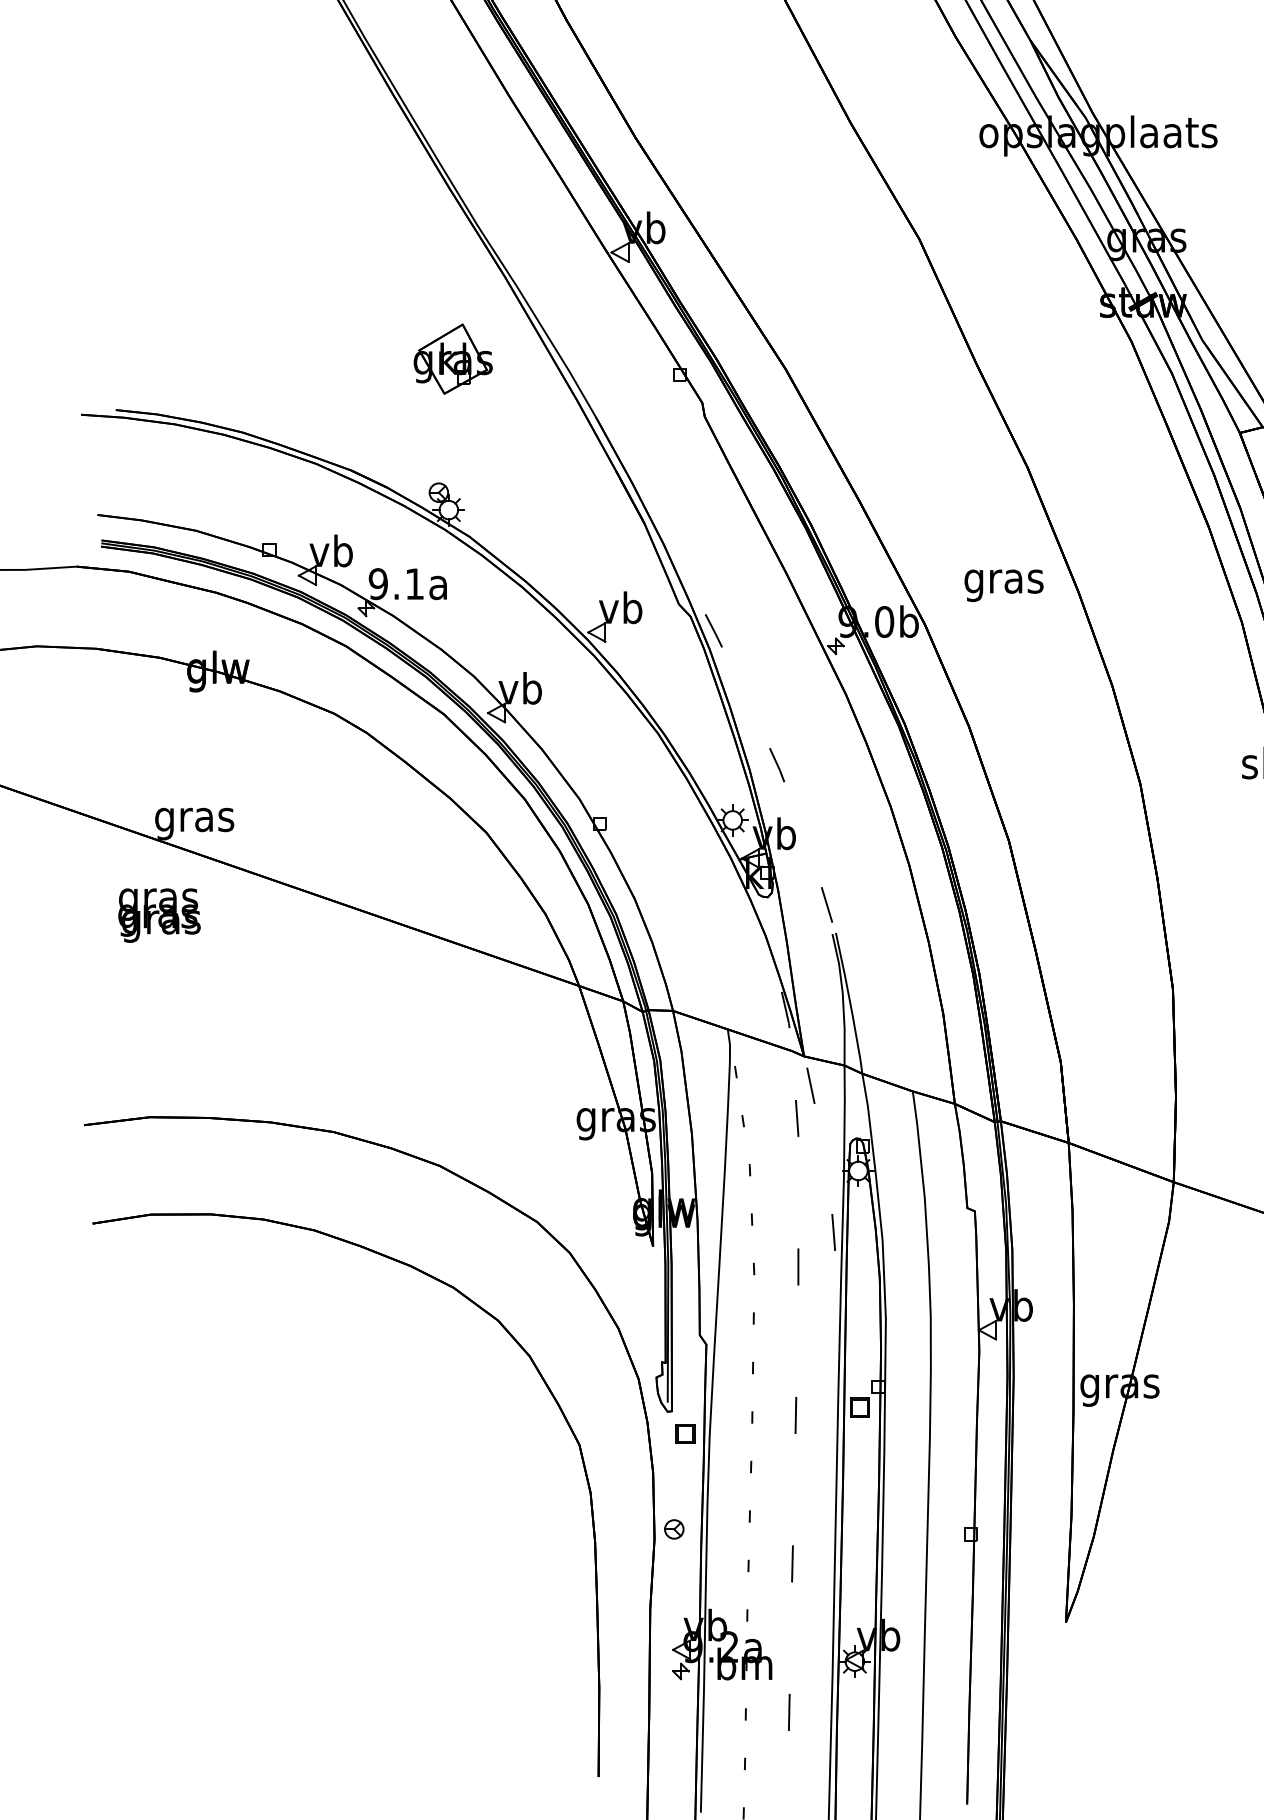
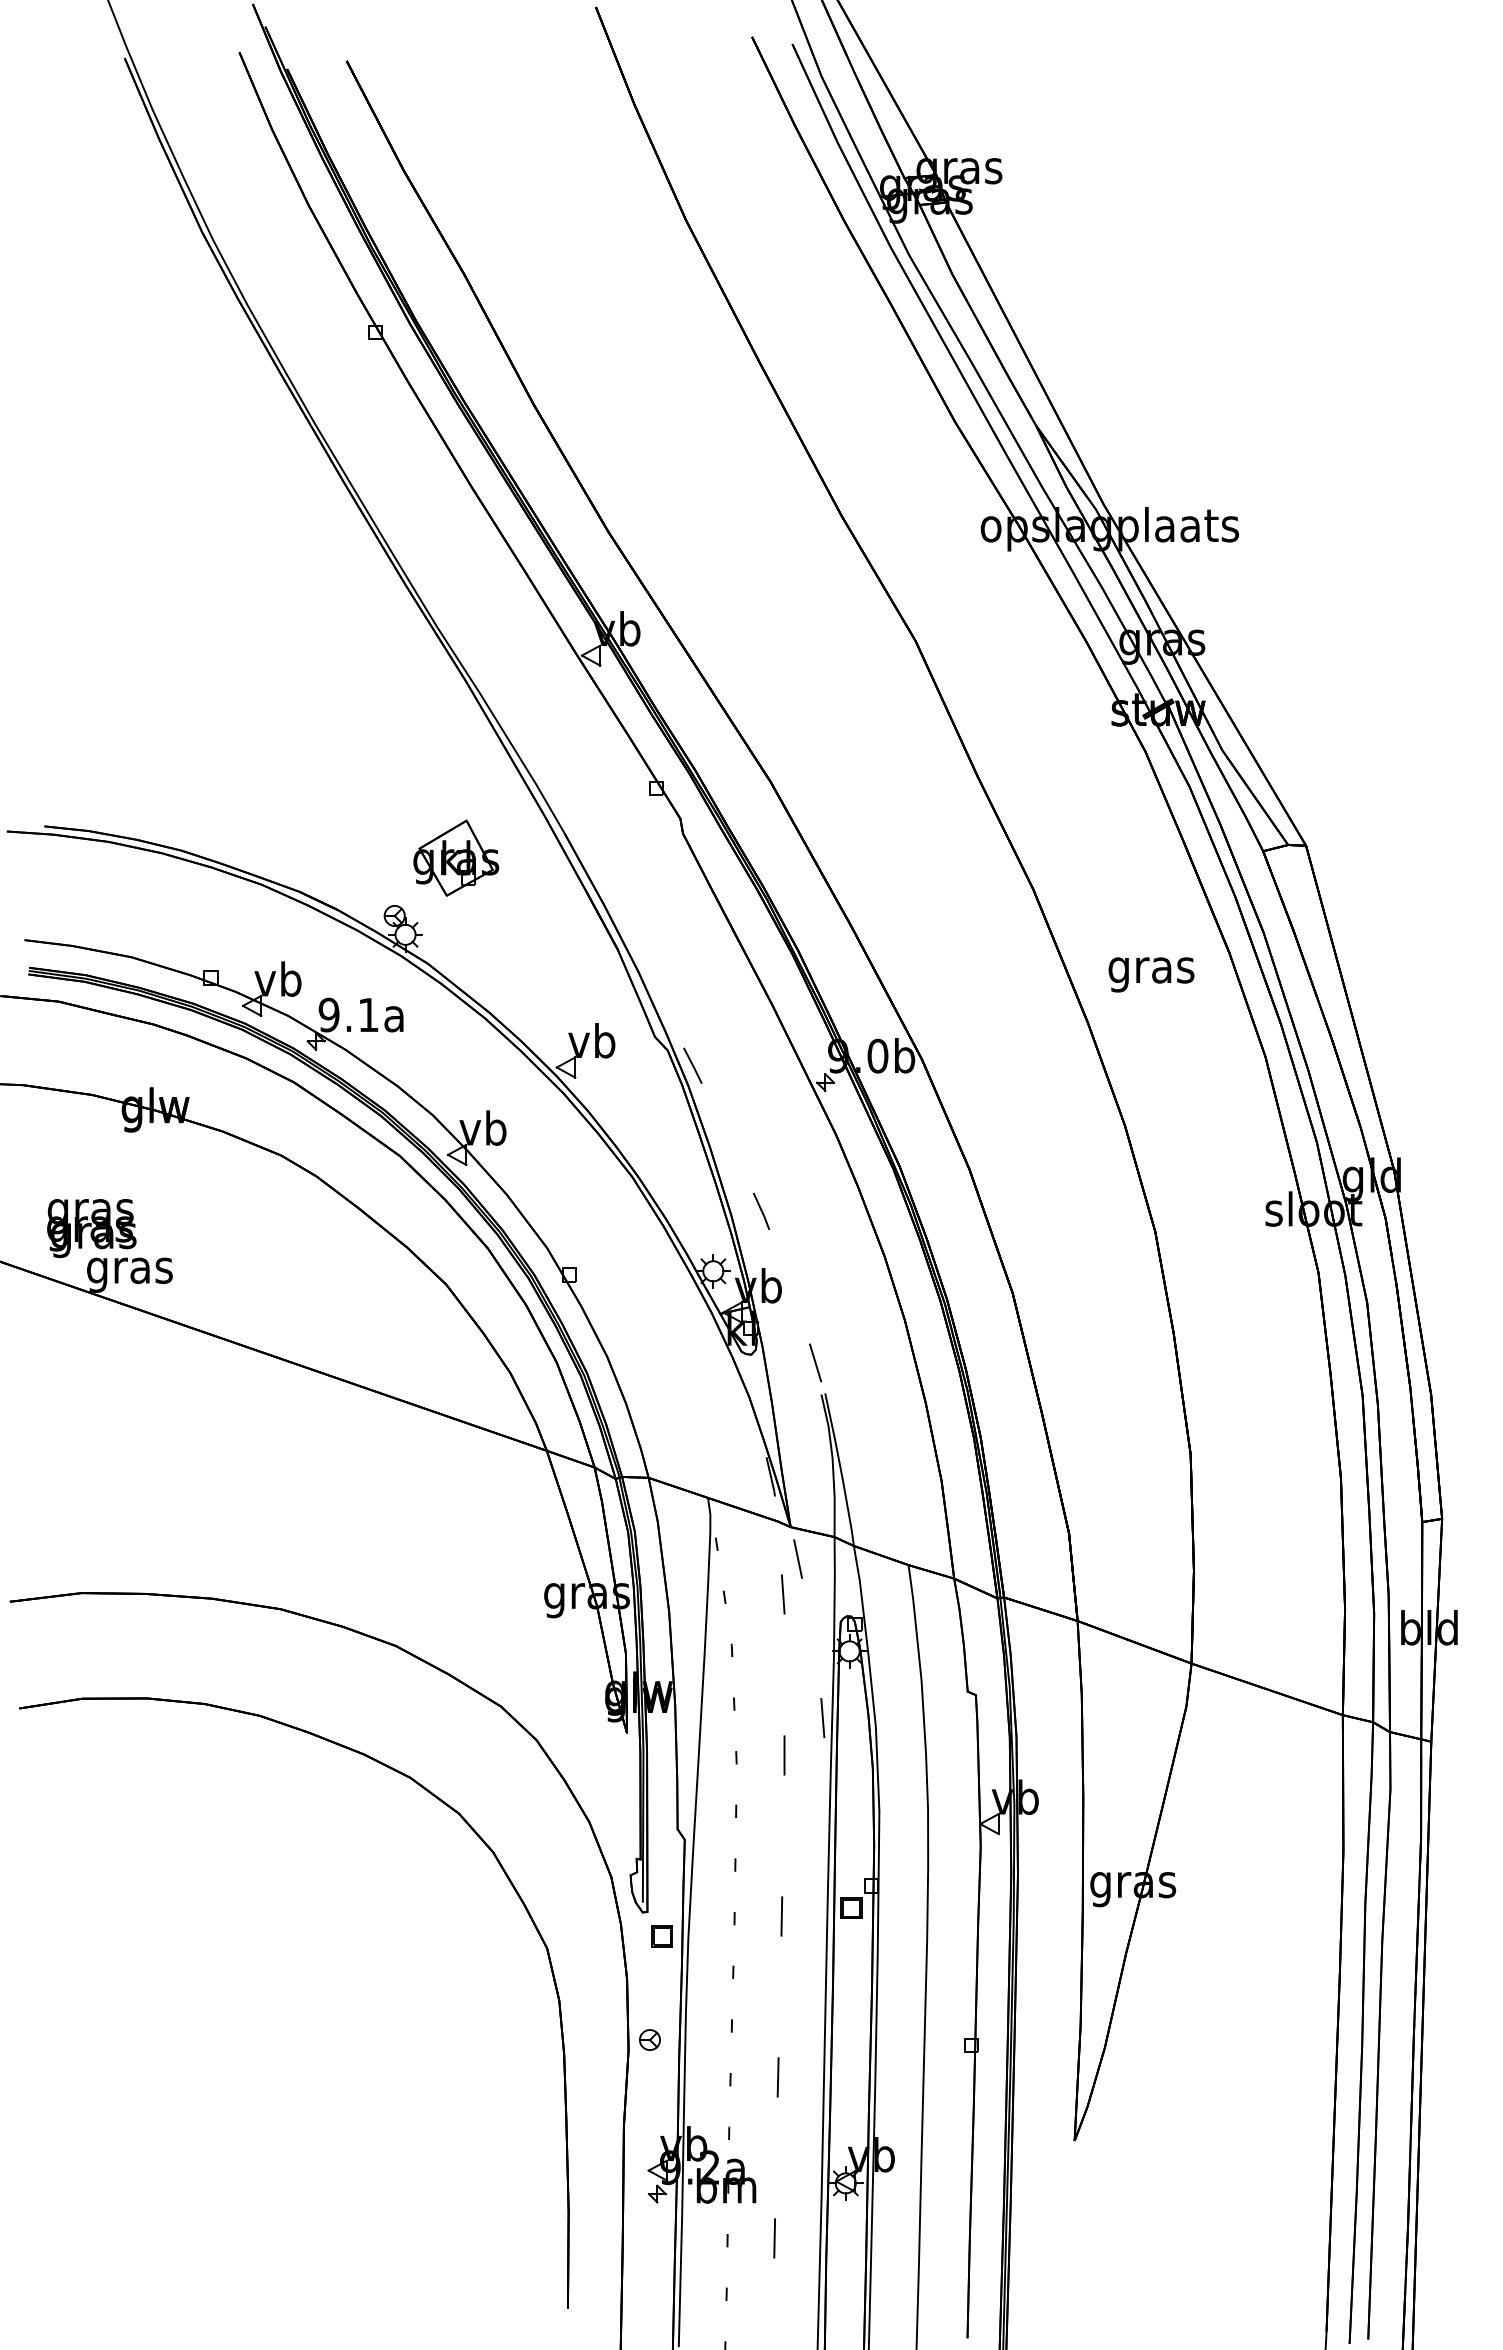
part: (453, 358) -> (456, 857), moved
text: (1004, 585) -> (1151, 974), moved
text: (159, 915) -> (91, 1228), moved

